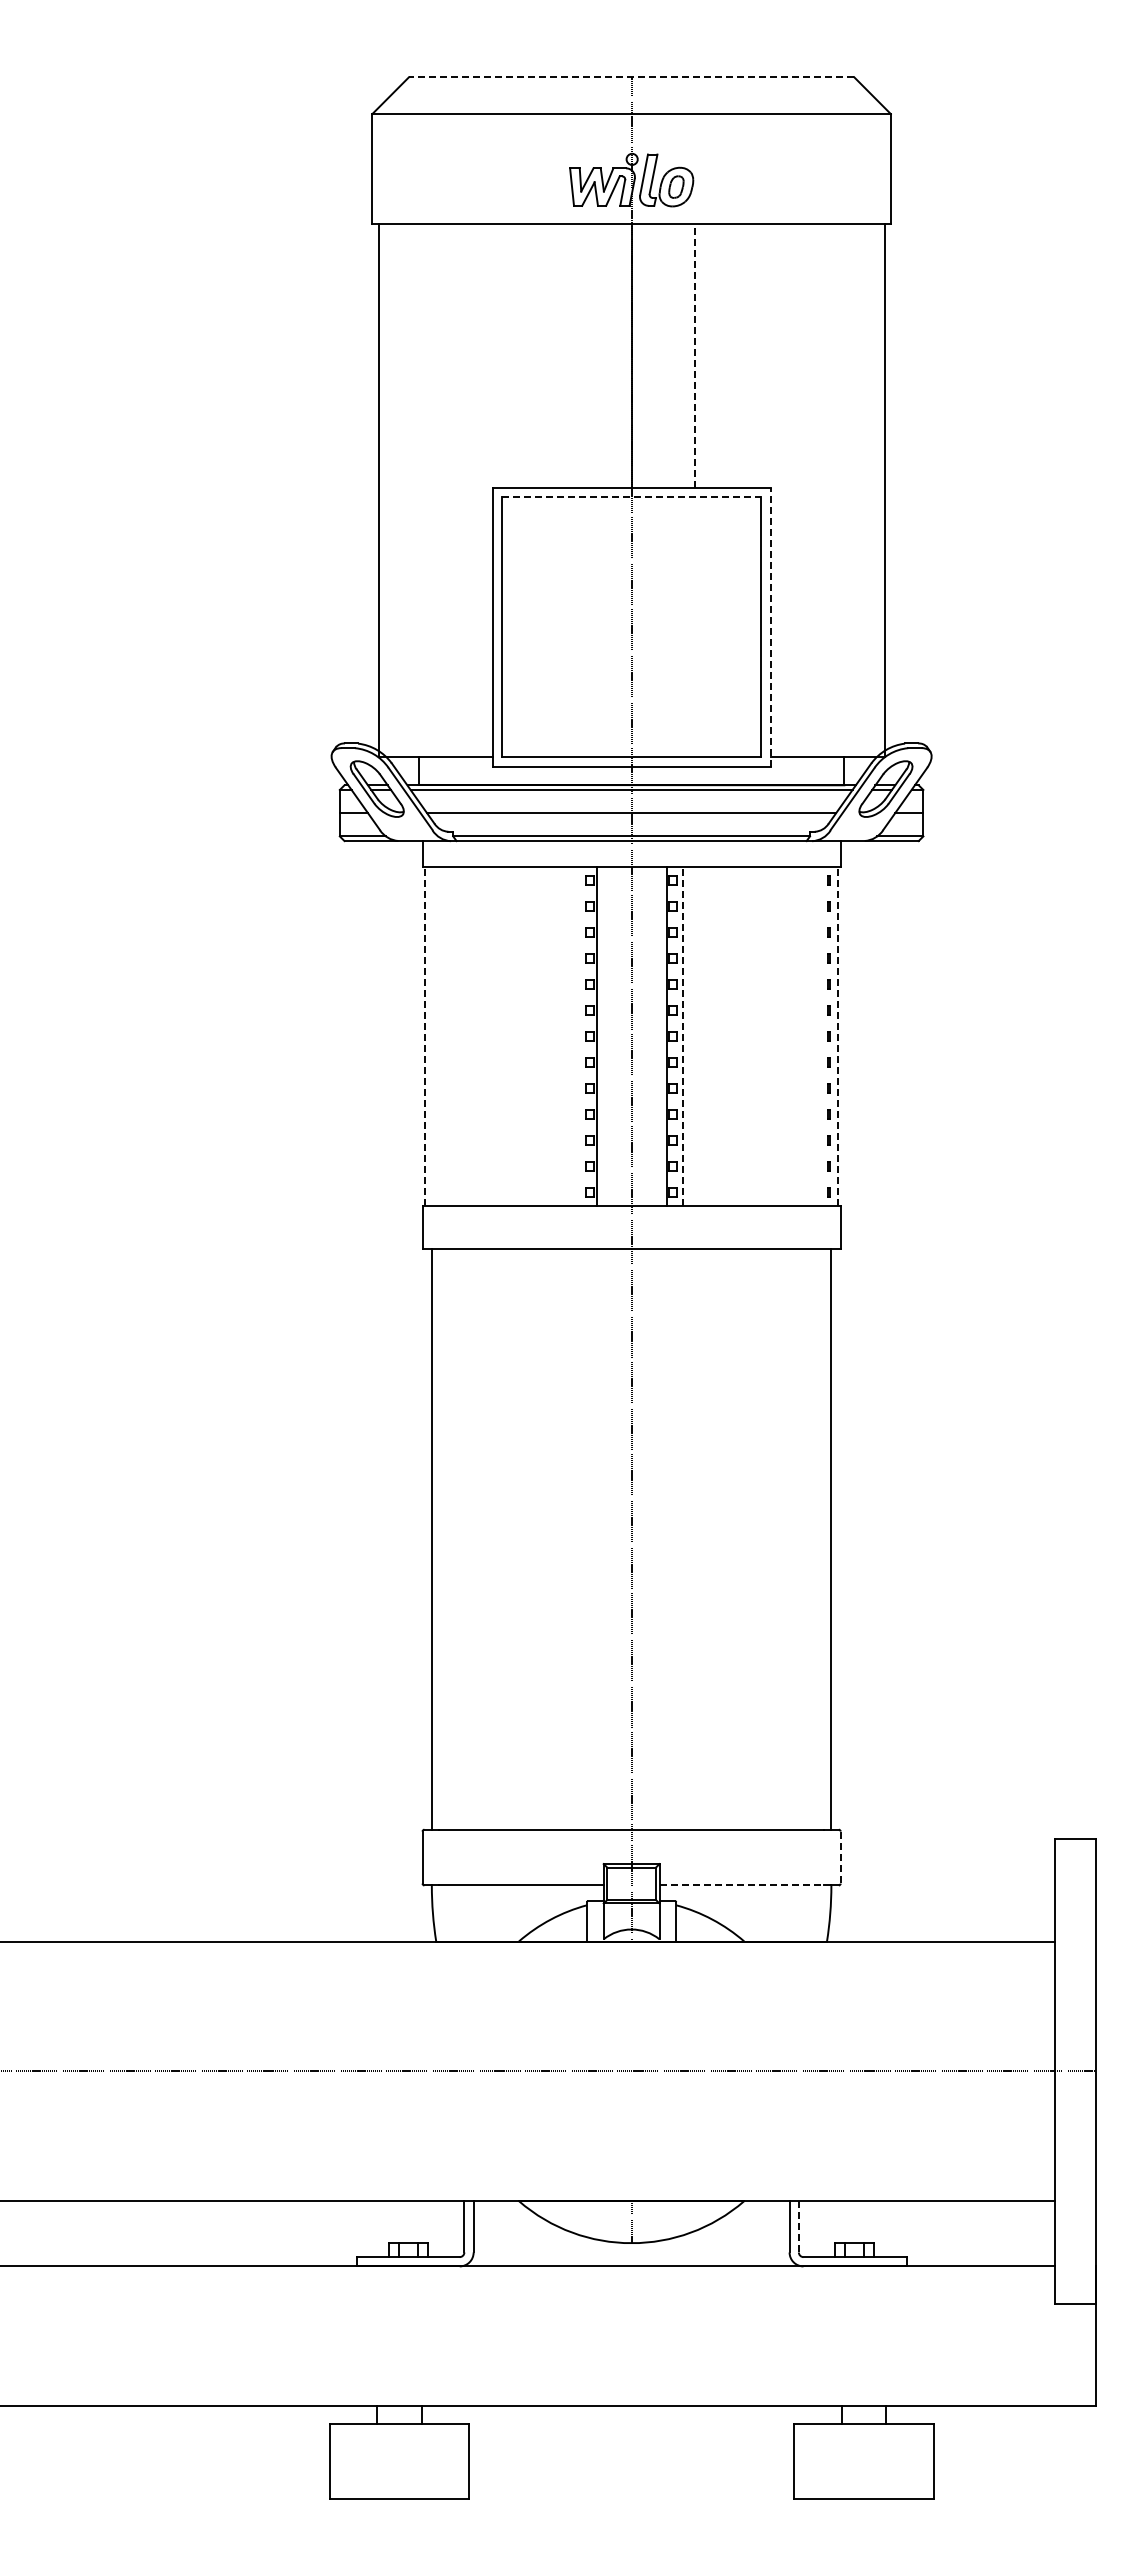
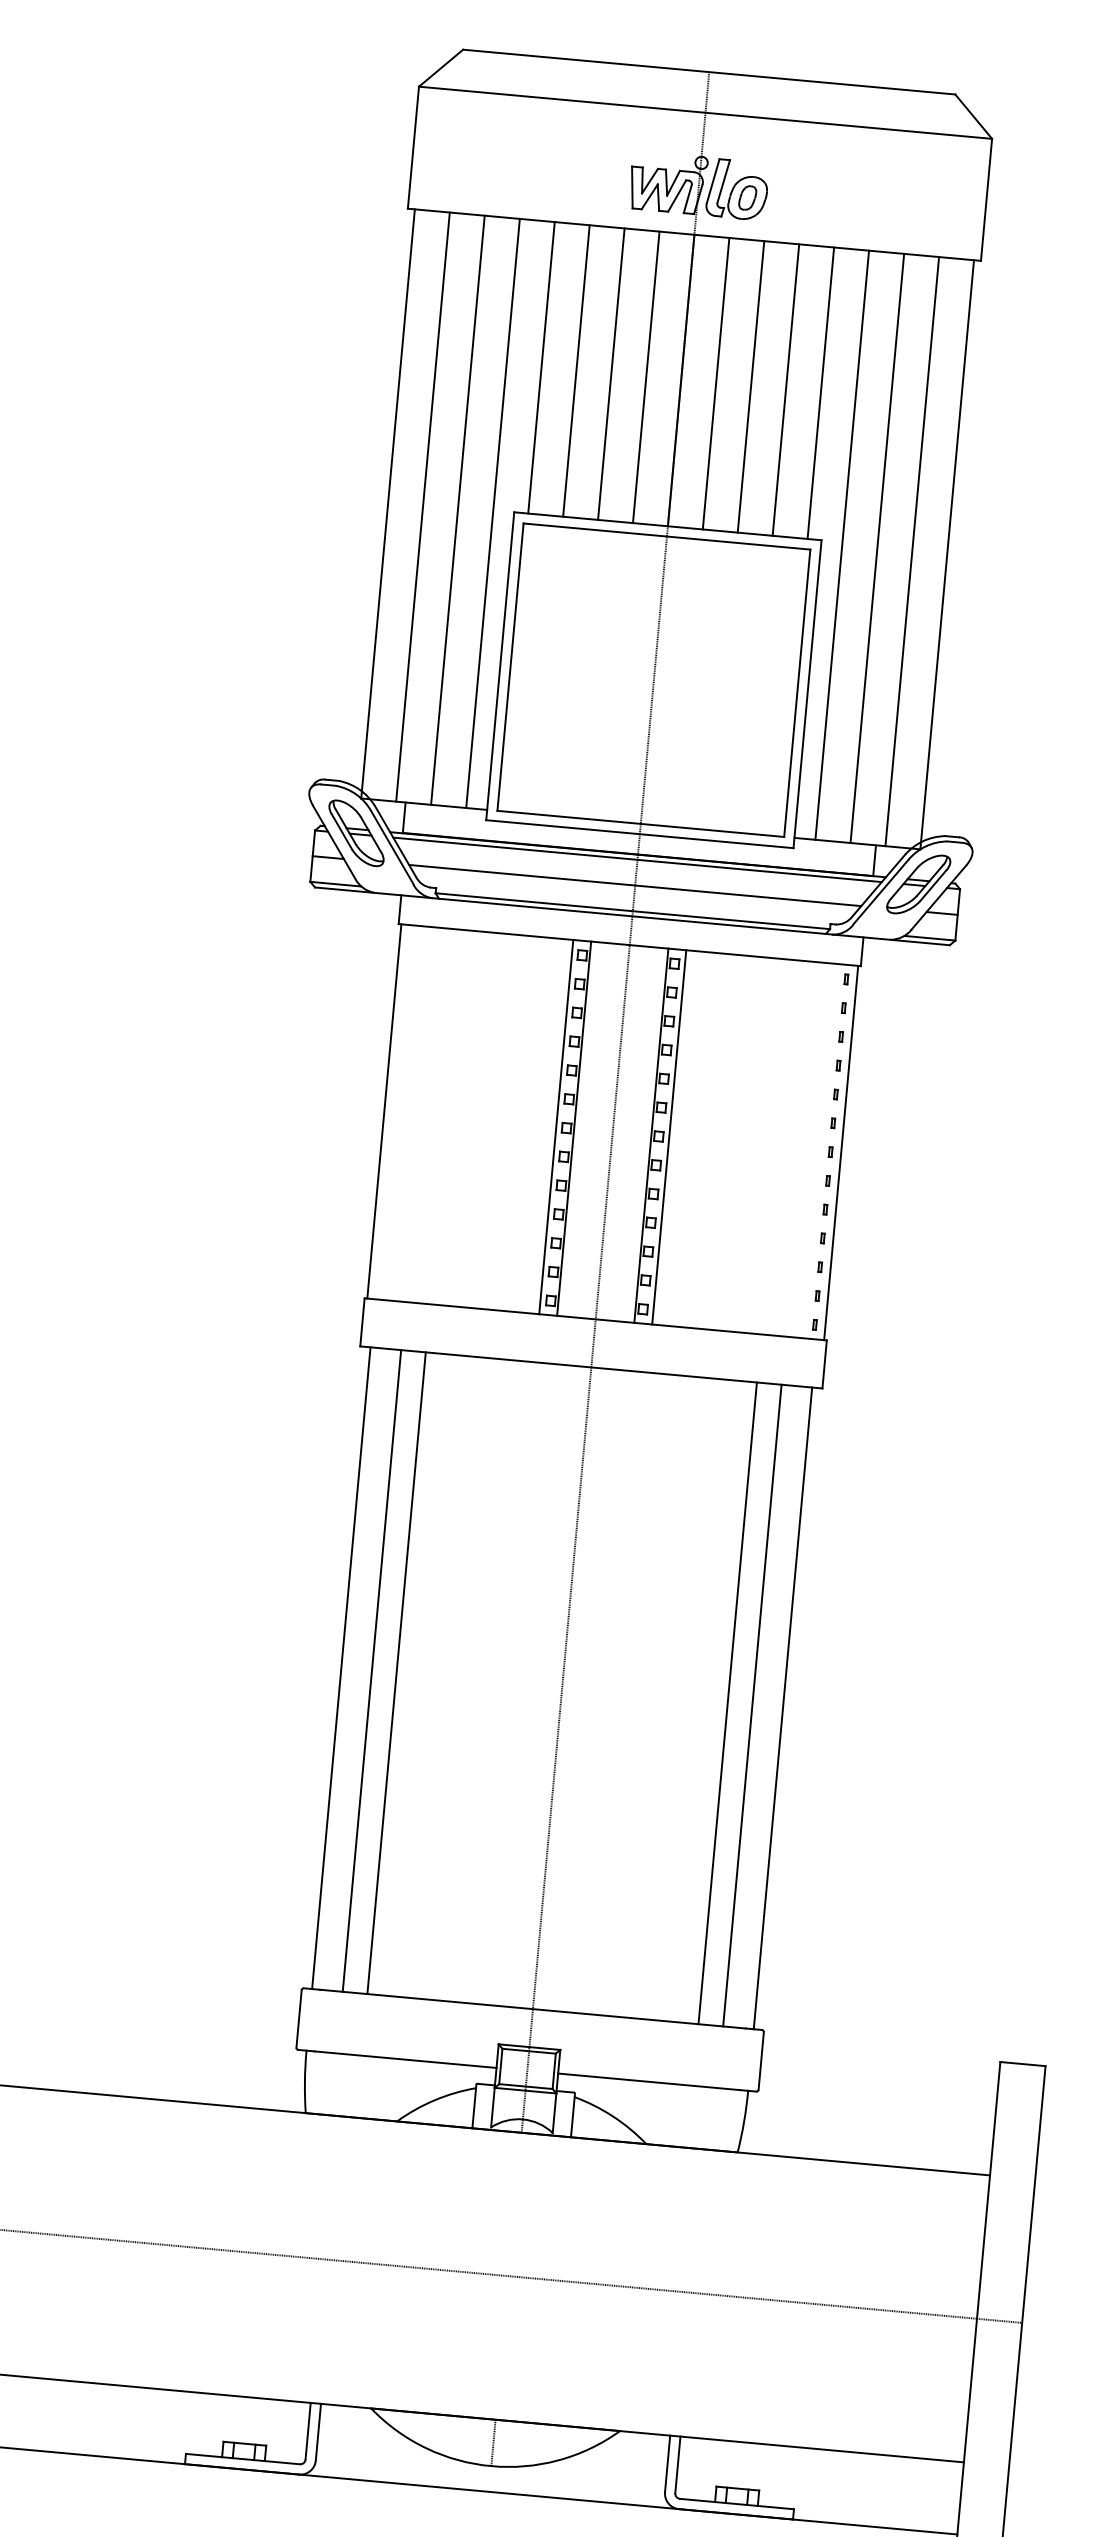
line: (631, 77) -> (709, 72), dashed -> solid
line: (505, 356) -> (541, 368), added
line: (536, 356) -> (576, 371), added
line: (568, 356) -> (611, 374), added
line: (600, 356) -> (646, 377), added
line: (663, 356) -> (716, 383), added
line: (694, 356) -> (750, 387), dashed -> solid
line: (726, 356) -> (786, 390), added
line: (757, 356) -> (820, 393), added
line: (410, 490) -> (423, 506), added
line: (441, 490) -> (457, 509), added
line: (473, 490) -> (492, 512), added
line: (789, 490) -> (842, 544), added
line: (821, 490) -> (877, 547), added
line: (852, 490) -> (911, 551), added
line: (631, 497) -> (666, 536), dashed -> solid
line: (770, 626) -> (807, 693), dashed -> solid
line: (424, 1035) -> (383, 1110), dashed -> solid
line: (682, 1035) -> (669, 1136), dashed -> solid
line: (838, 1035) -> (841, 1152), dashed -> solid
line: (580, 1036) -> (556, 1127), added
line: (459, 1539) -> (371, 1671), added
line: (481, 1539) -> (396, 1673), added
line: (781, 1539) -> (727, 1703), added
line: (803, 1539) -> (752, 1705), added
line: (840, 1858) -> (760, 2061), dashed -> solid
line: (742, 1885) -> (649, 2081), dashed -> solid
line: (798, 2226) -> (677, 2464), dashed -> solid

